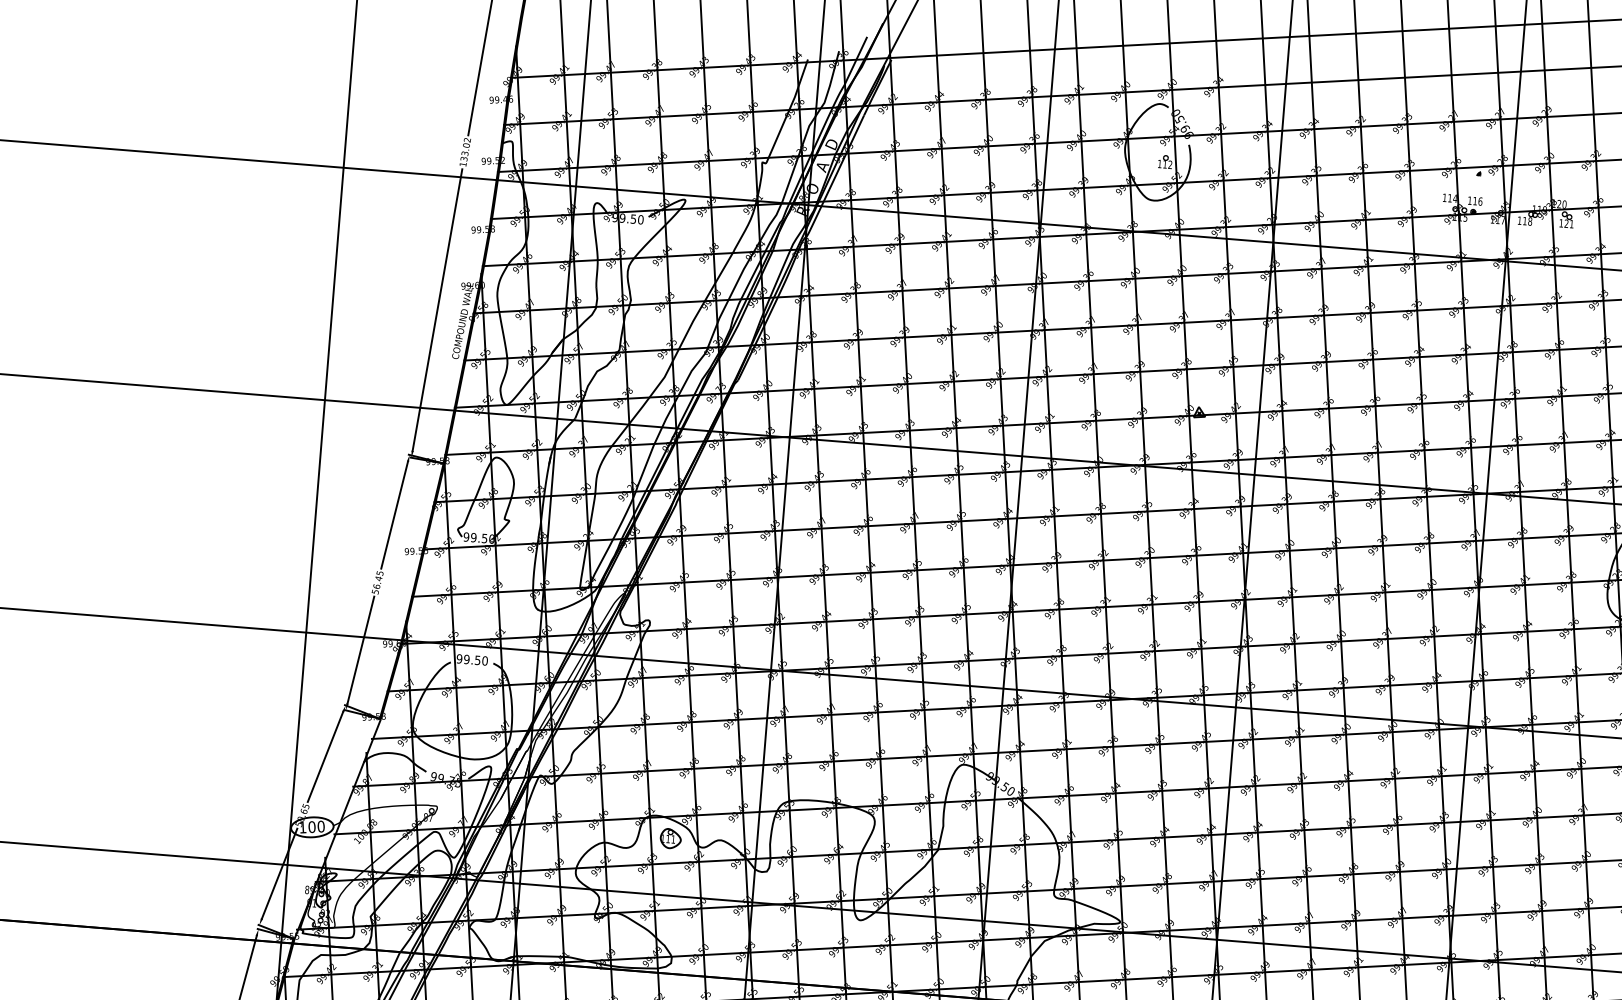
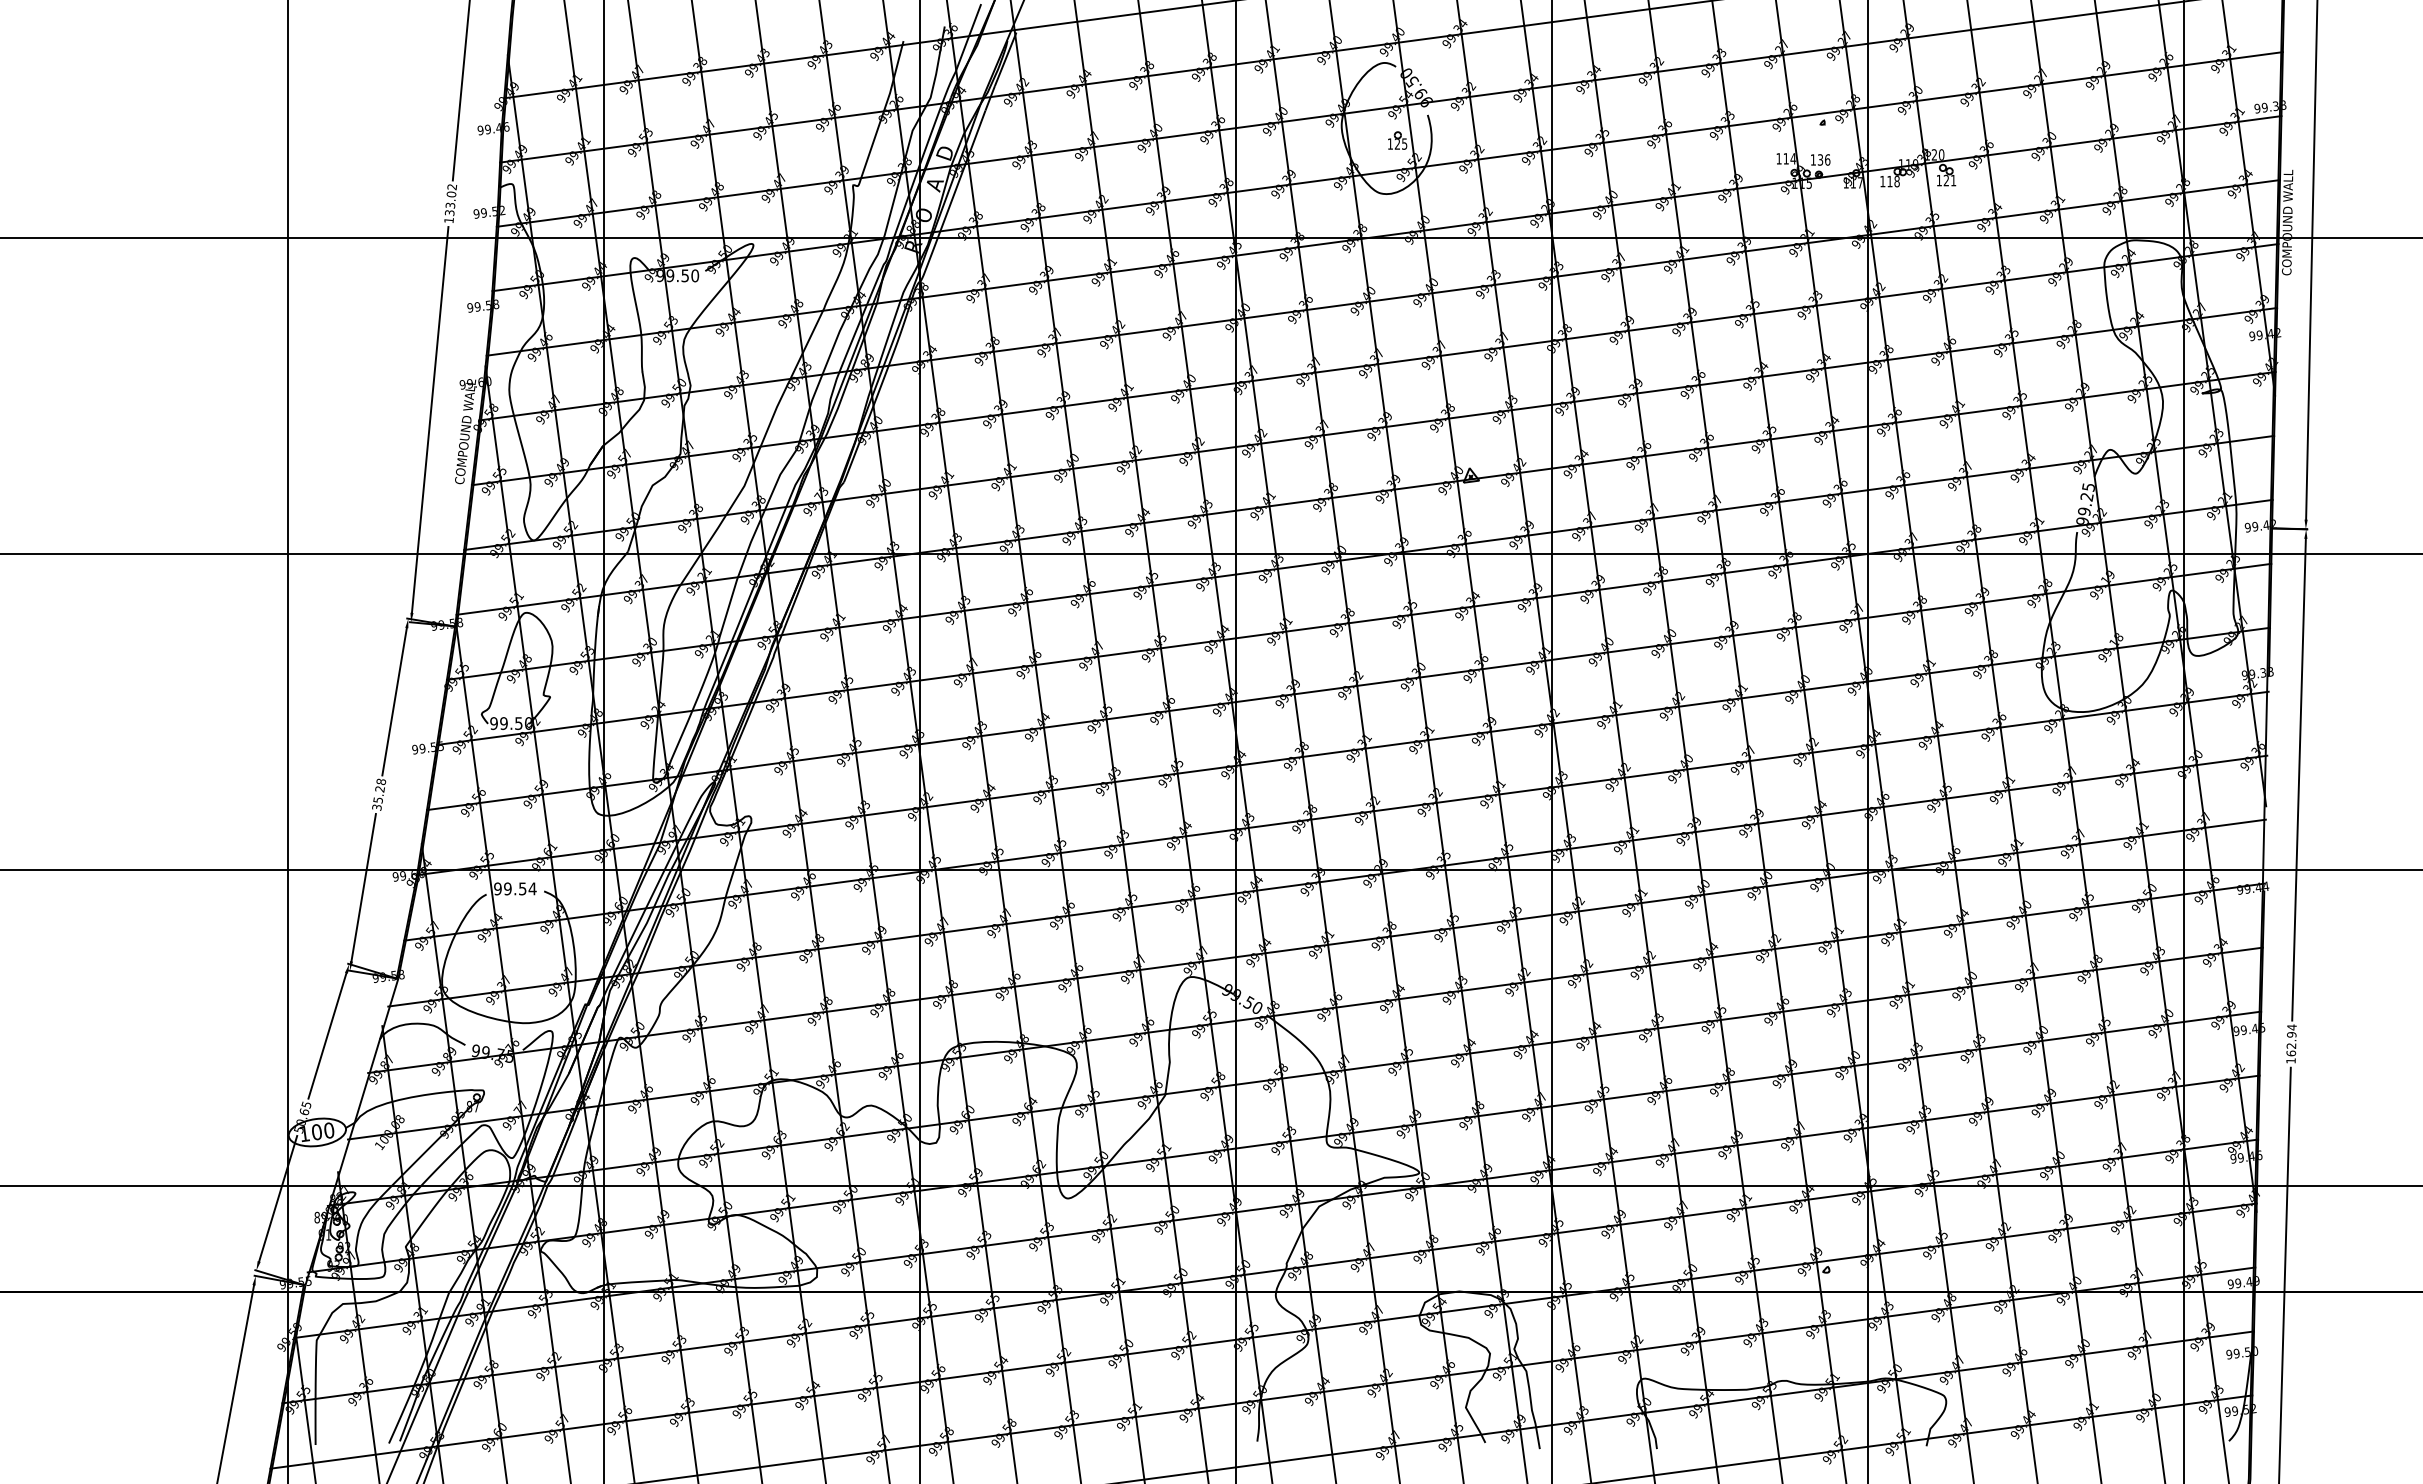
text: (1167, 164) -> (1400, 143), 112 -> 125
text: (1475, 200) -> (1820, 159), 116 -> 136
text: (378, 581) -> (379, 793), 56.45 -> 35.28
text: (484, 660) -> (532, 888), 99.50 -> 99.54
part: (670, 838) -> (802, 1108), removed

